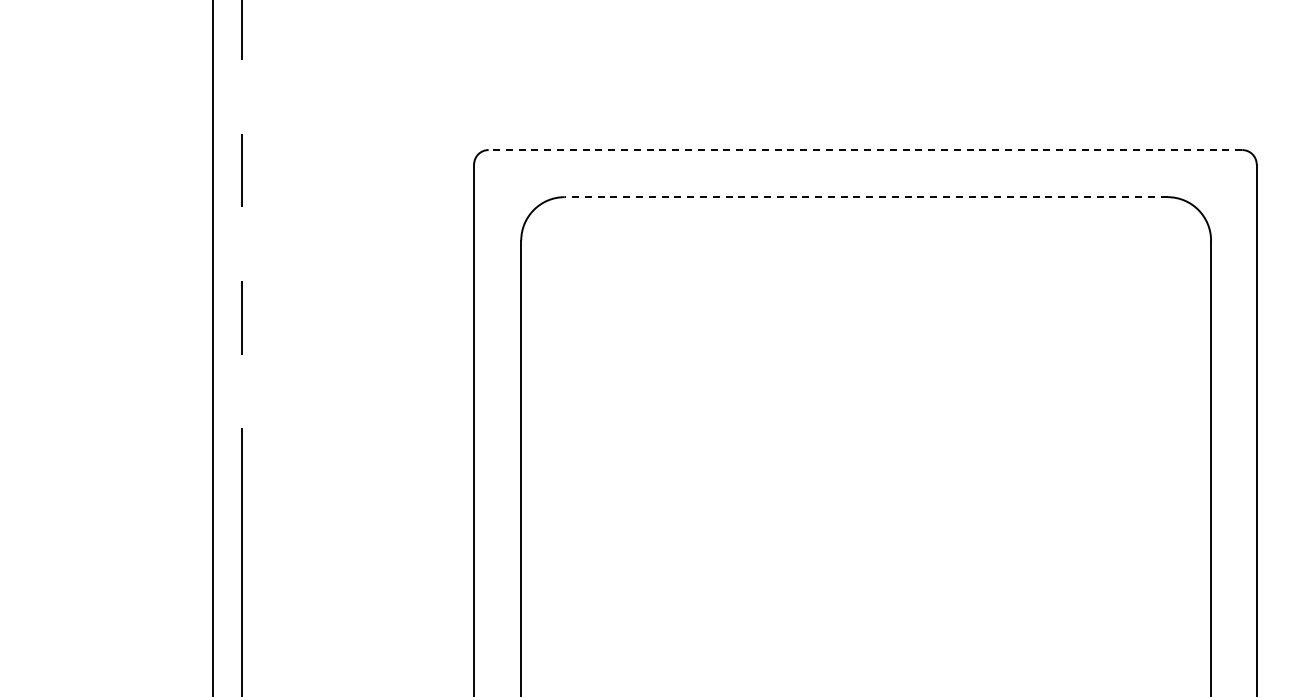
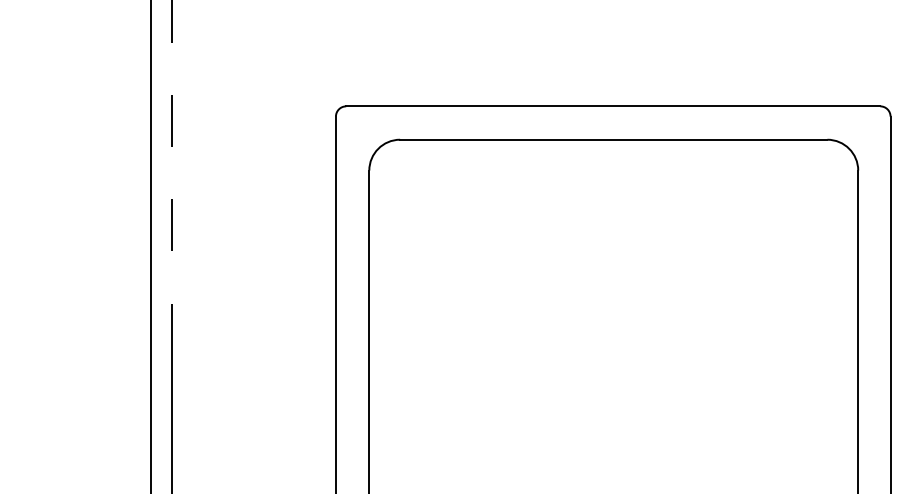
line: (865, 150) -> (613, 106), dashed -> solid
line: (865, 197) -> (613, 139), dashed -> solid

